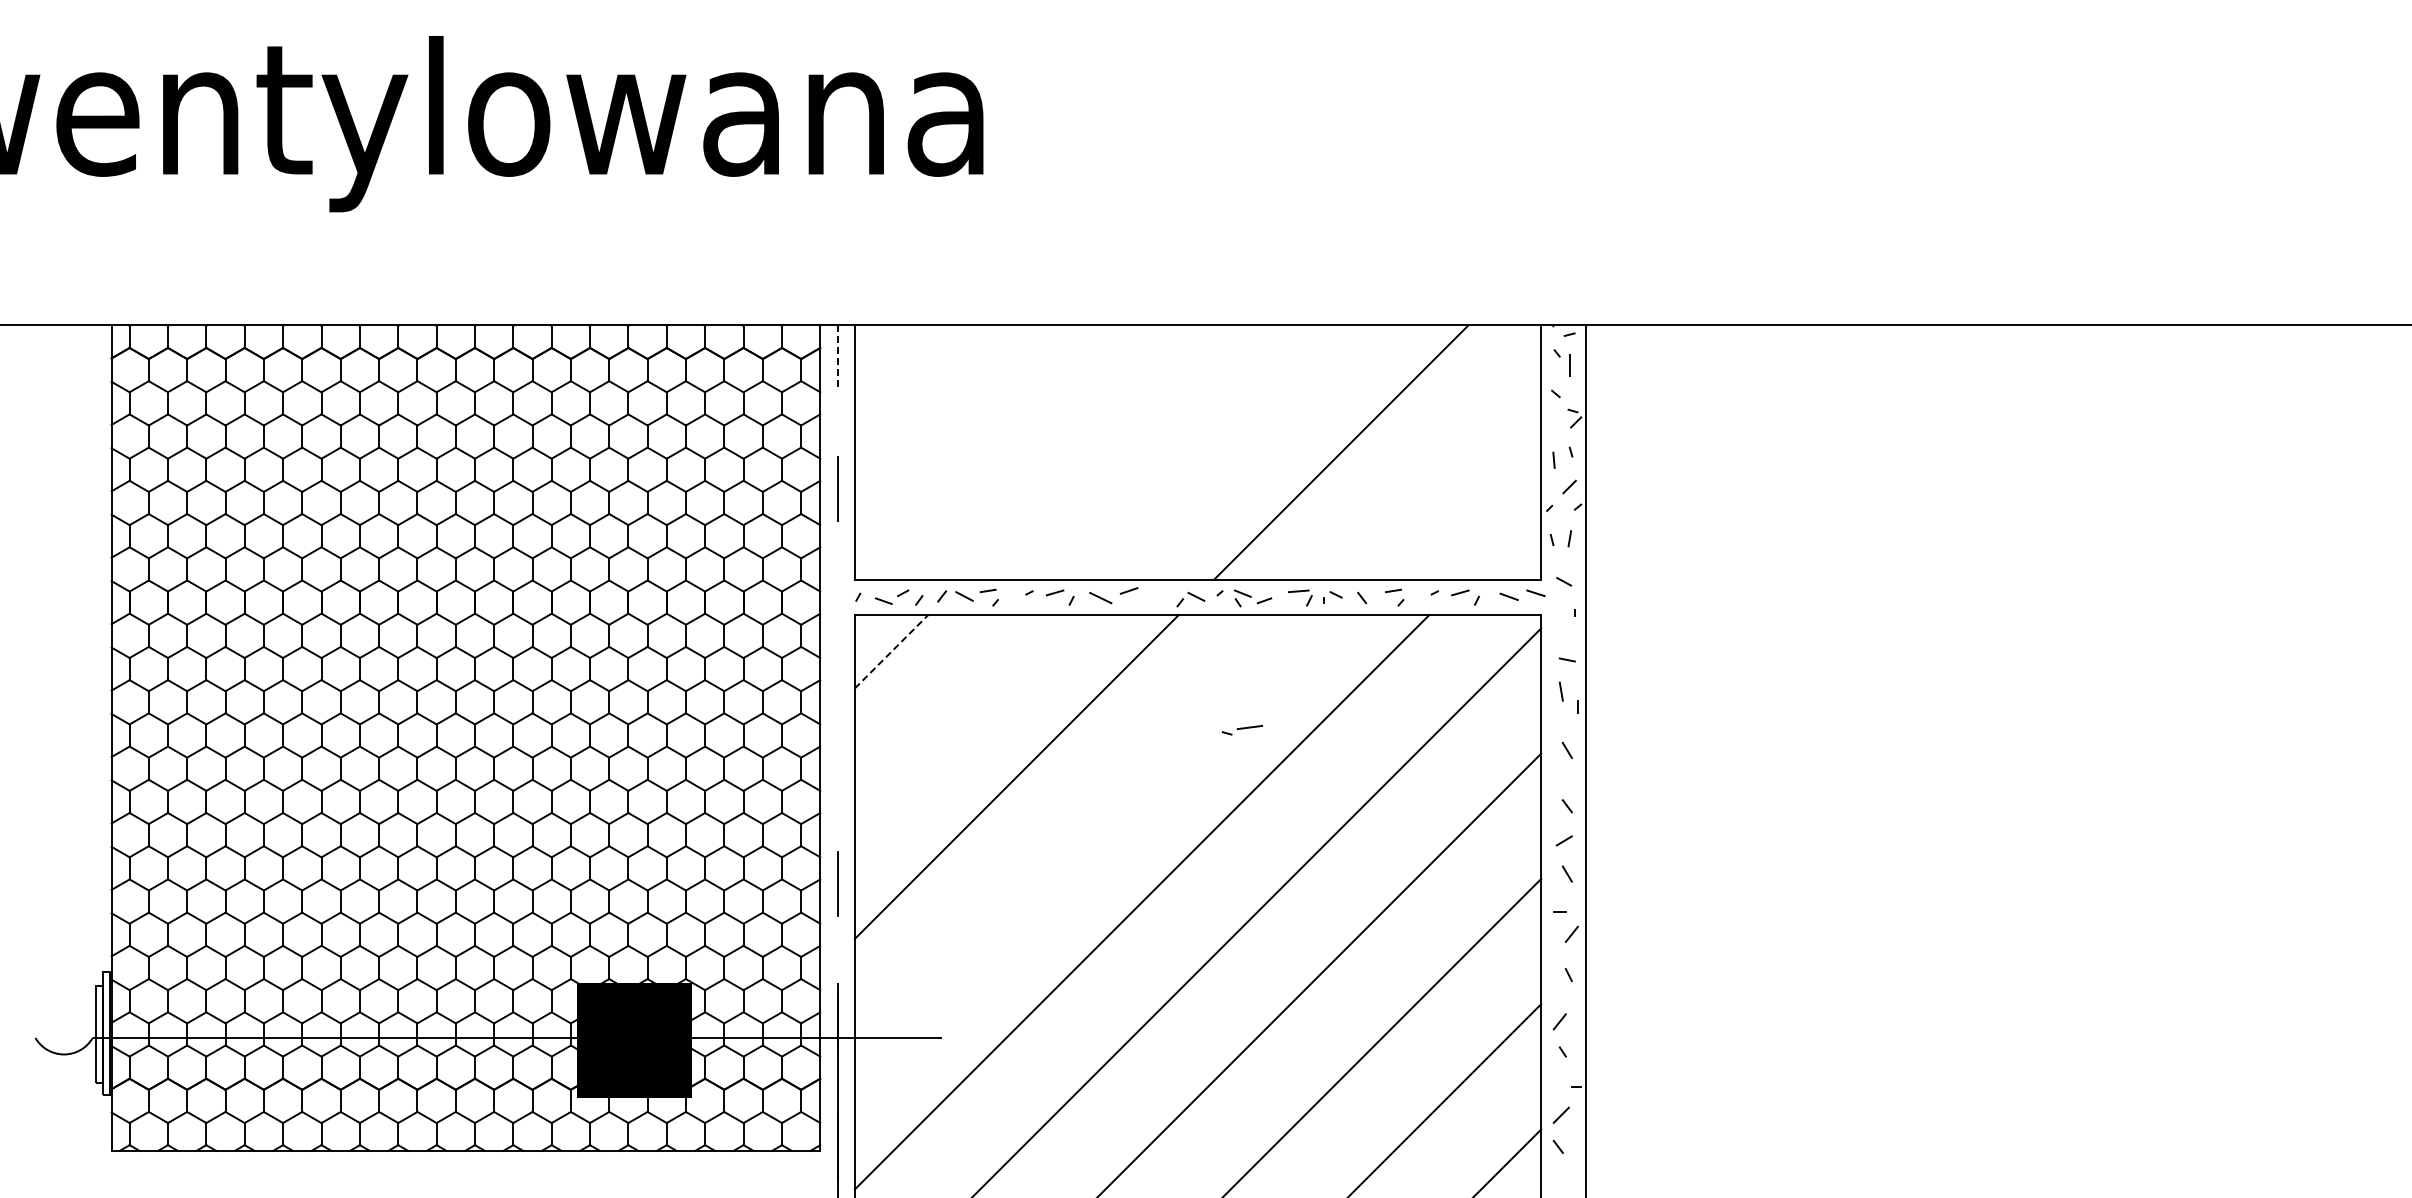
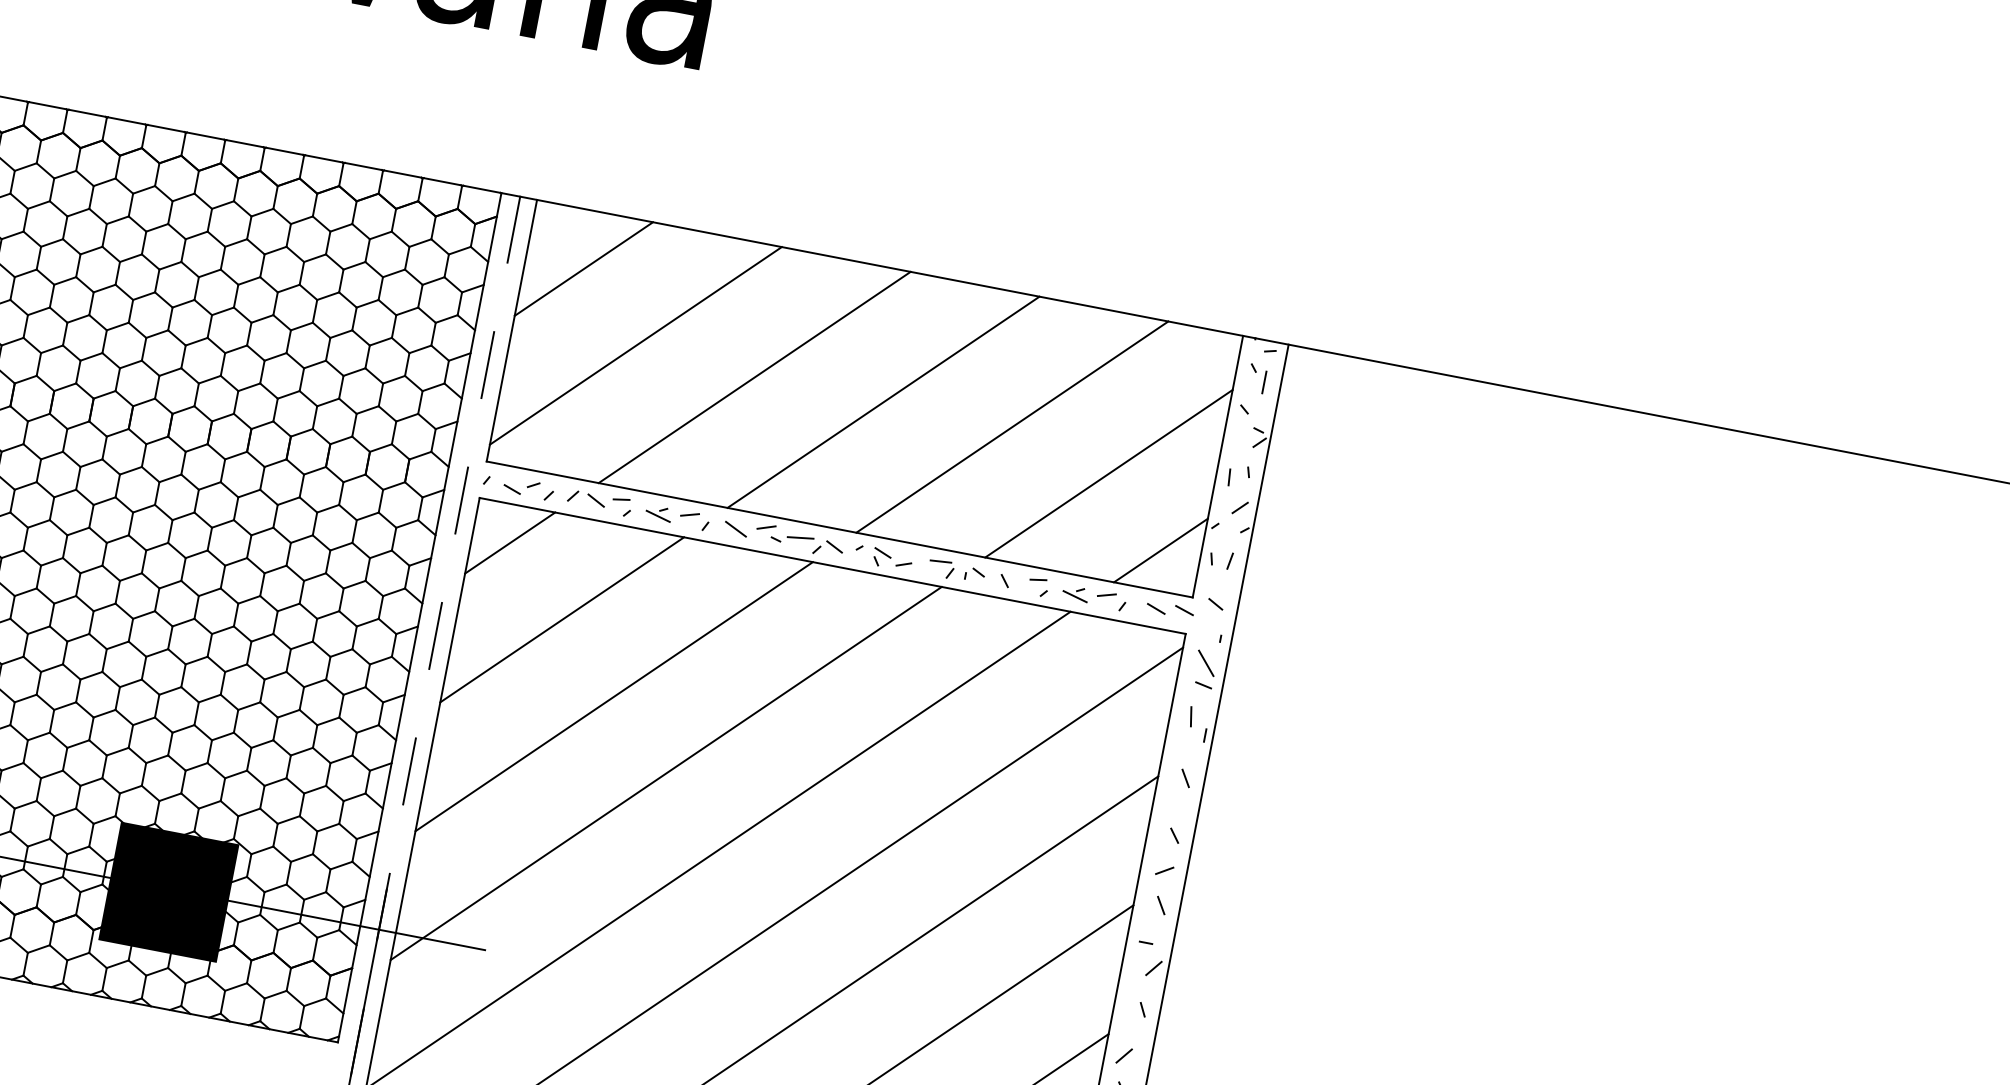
line: (838, 357) -> (513, 229), dashed -> solid
line: (910, 381) -> (583, 268), added
line: (973, 444) -> (635, 346), added
line: (1090, 452) -> (754, 377), added
line: (1216, 452) -> (883, 402), added
line: (1440, 478) -> (1109, 473), added
line: (1502, 541) -> (1160, 550), added
line: (1025, 599) -> (658, 515), added
line: (1430, 599) -> (1074, 596), added
line: (837, 620) -> (460, 500), added
line: (1565, 638) -> (1205, 662), added
line: (891, 651) -> (510, 542), dashed -> solid
line: (953, 714) -> (561, 619), added
part: (1242, 730) -> (792, 539), moved
line: (838, 752) -> (435, 636), added
line: (1079, 839) -> (666, 773), added

